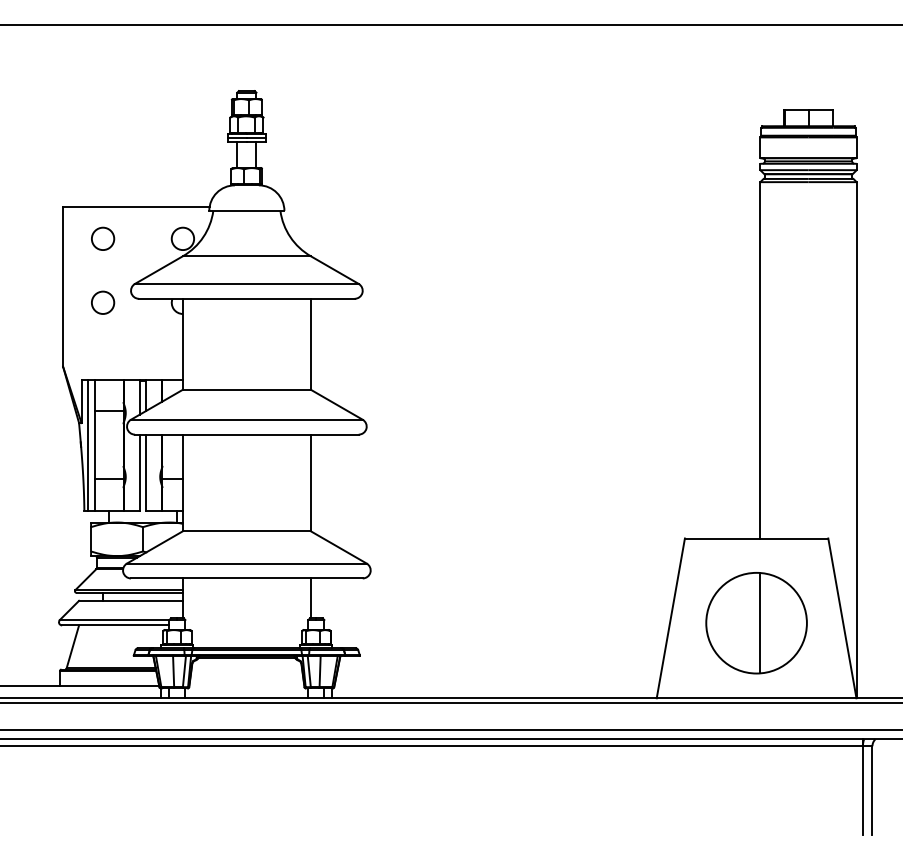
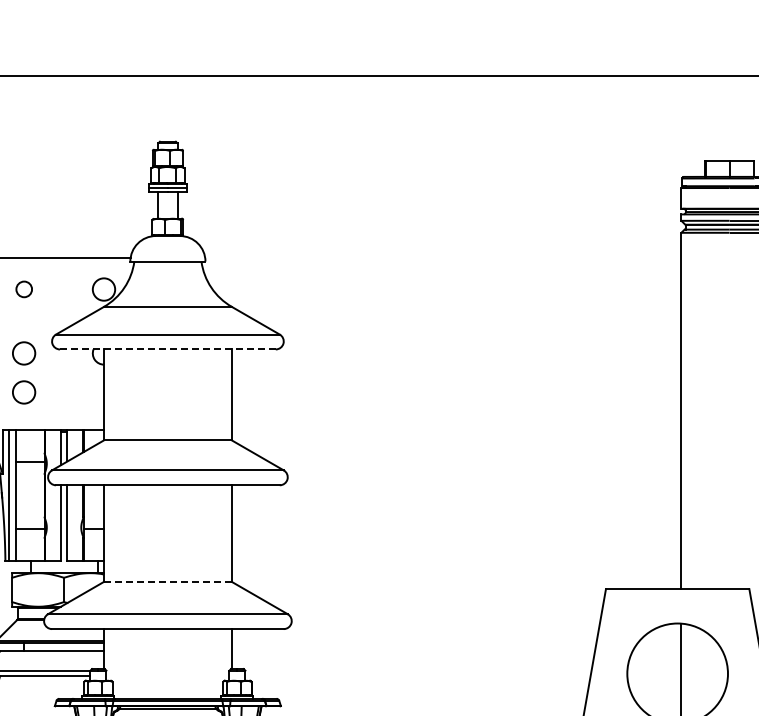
circle: (103, 238) -> (24, 289), size x0.7
line: (246, 298) -> (167, 349), solid -> dashed
circle: (103, 341) -> (24, 392), added
line: (246, 531) -> (167, 582), solid -> dashed

